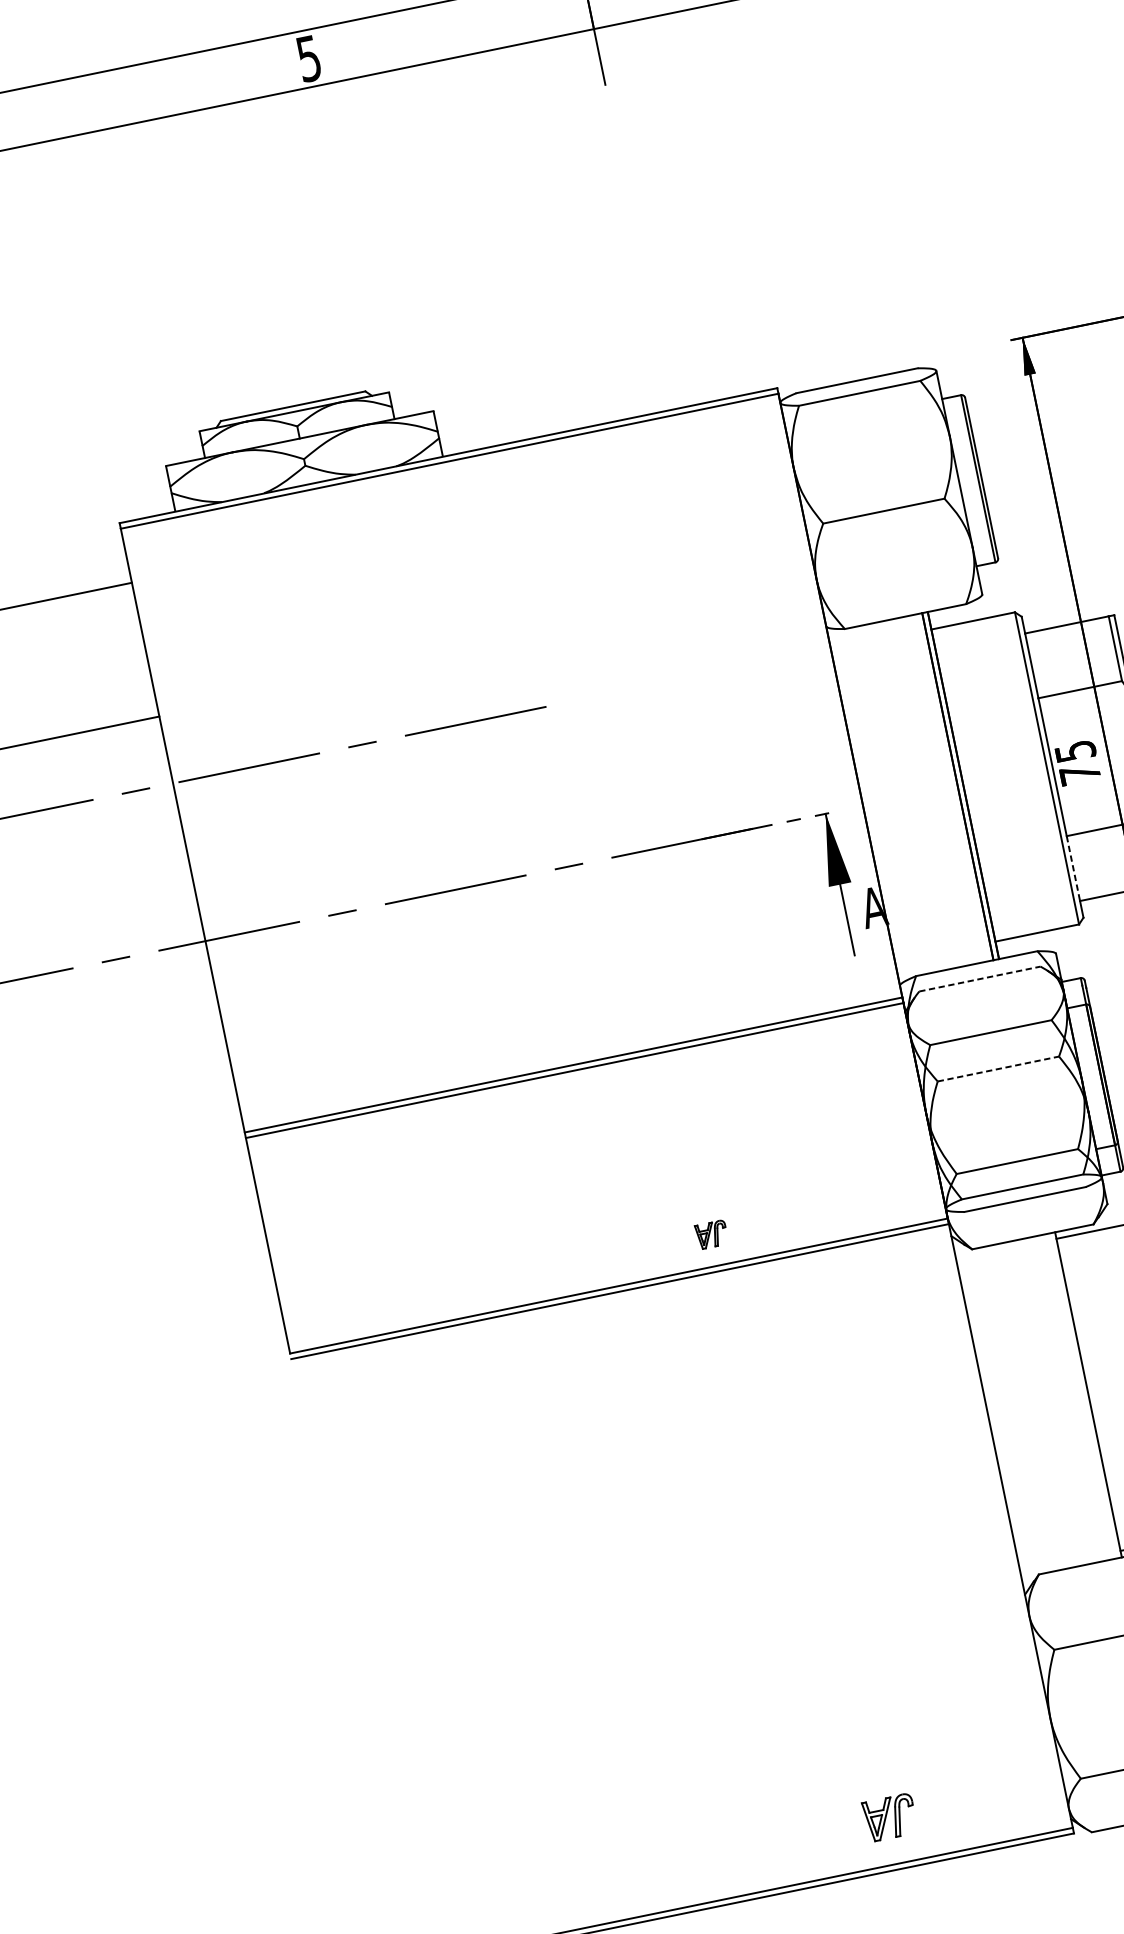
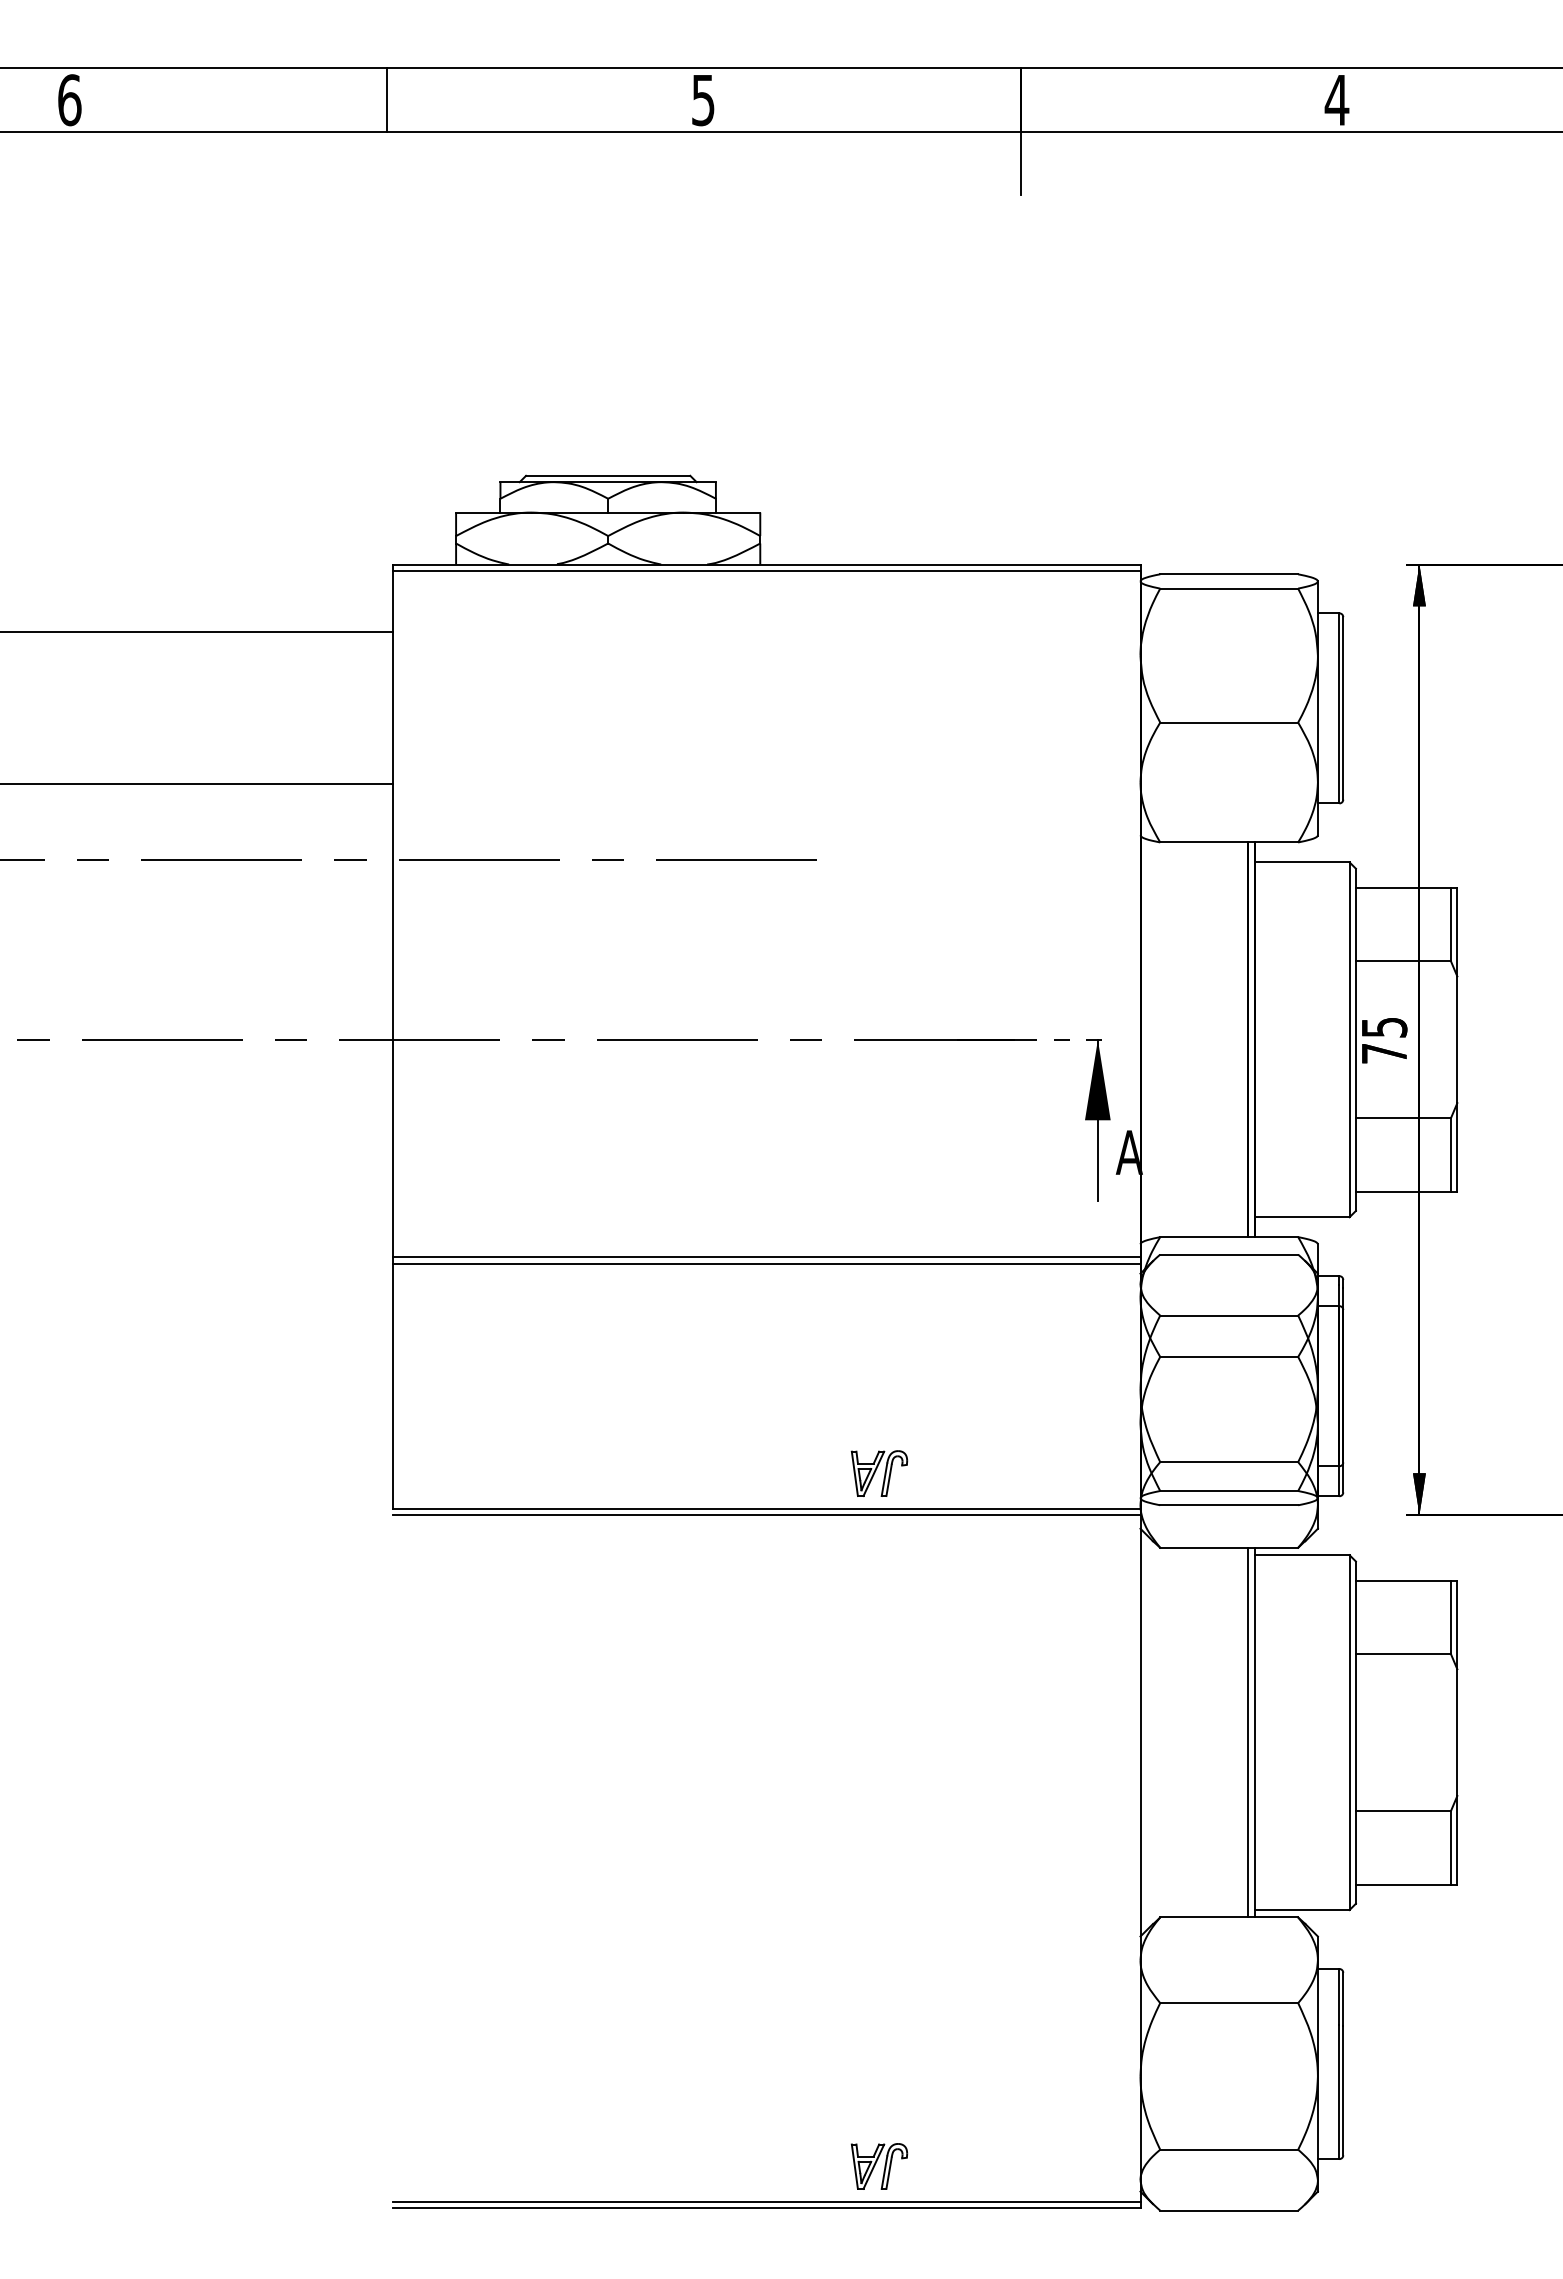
line: (31, 115) -> (387, 99), added
line: (1073, 869) -> (1355, 1155), dashed -> solid
line: (980, 978) -> (1229, 1254), dashed -> solid
line: (998, 1068) -> (1229, 1356), dashed -> solid
part: (711, 1234) -> (879, 1473), size x1.67
line: (1083, 1395) -> (1248, 1732), added
part: (890, 1817) -> (879, 2166), moved

